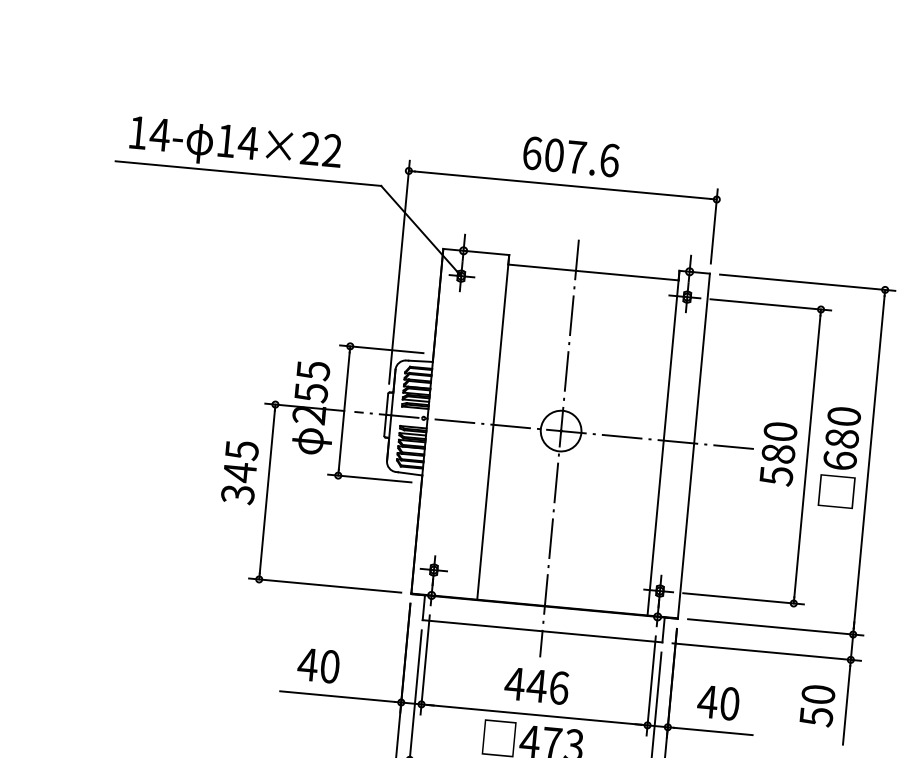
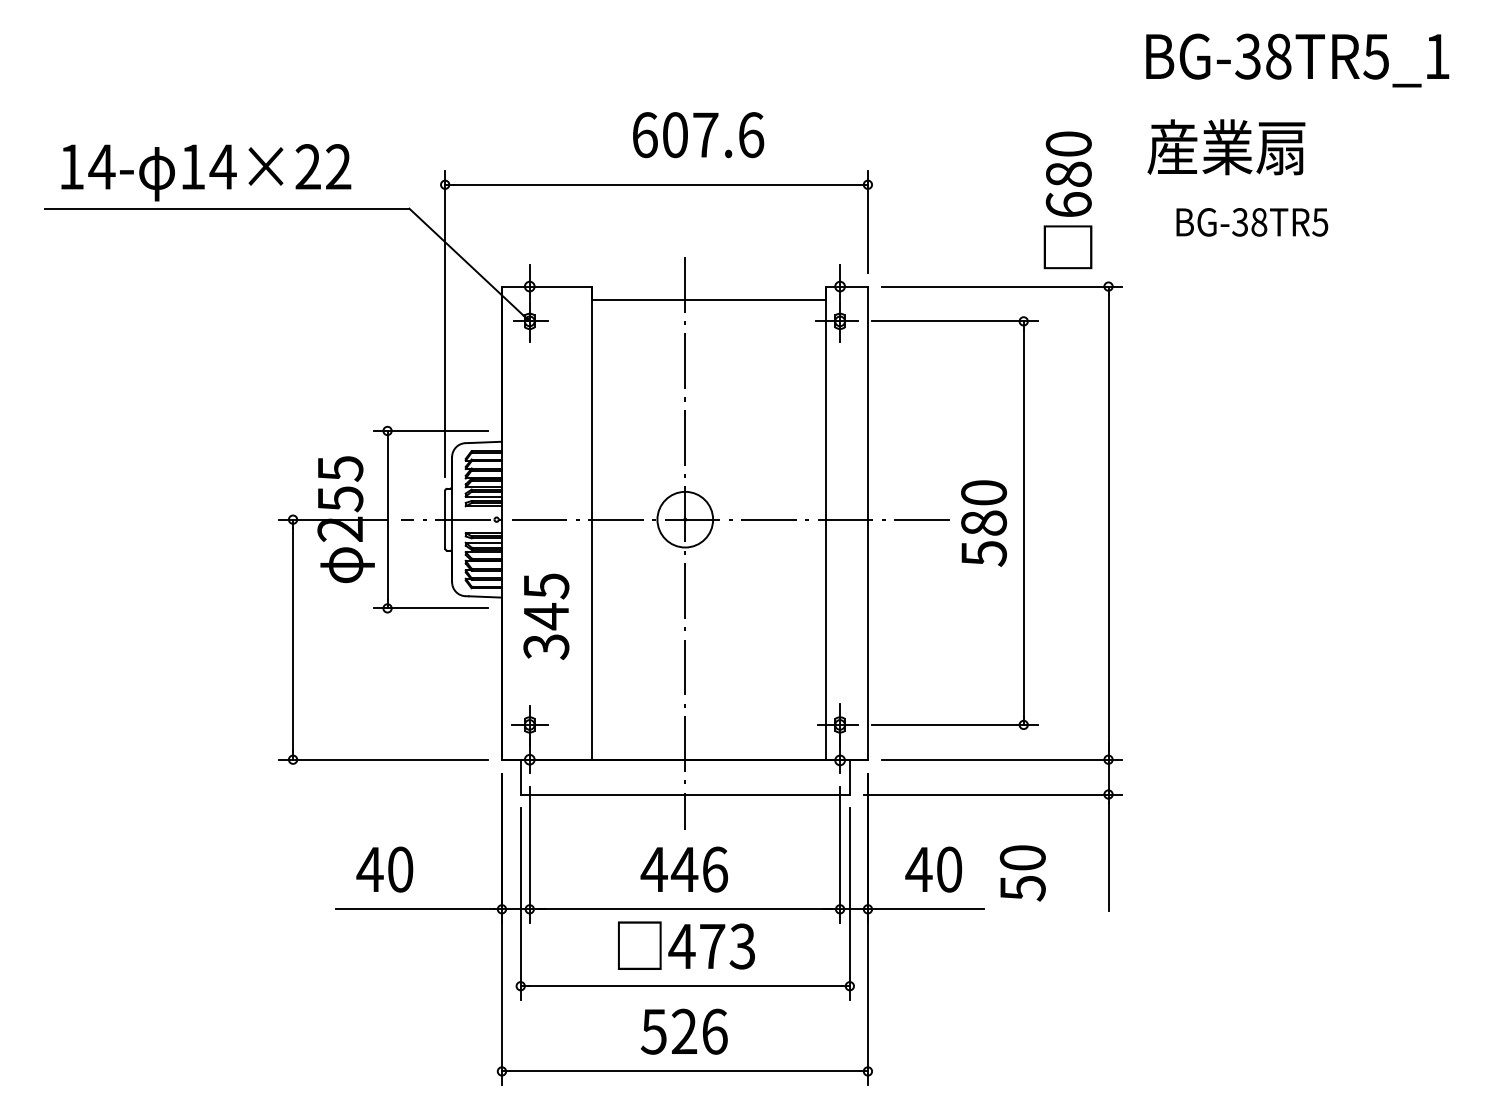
text: (571, 157) -> (698, 135), moved
text: (839, 457) -> (1067, 200), moved
text: (240, 472) -> (546, 616), moved
text: (817, 705) -> (1022, 873), moved

